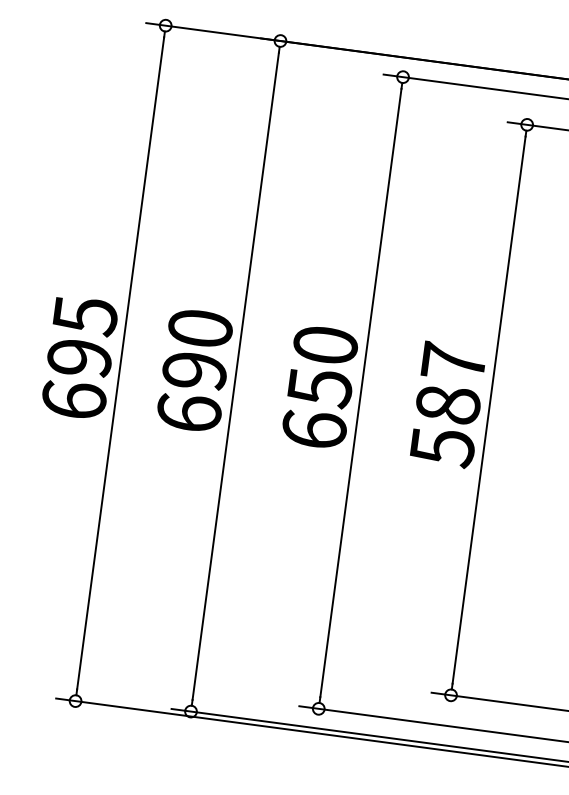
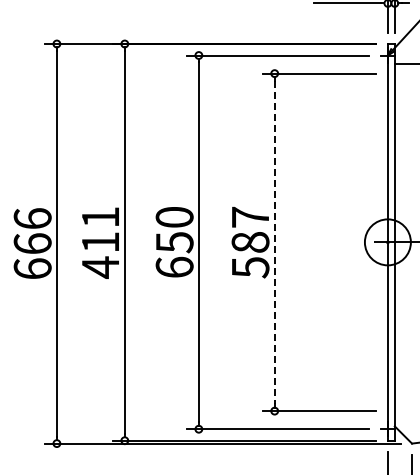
text: (82, 337) -> (32, 231), 695 -> 666
text: (194, 371) -> (100, 242), 690 -> 411
line: (488, 410) -> (274, 242), solid -> dashed

